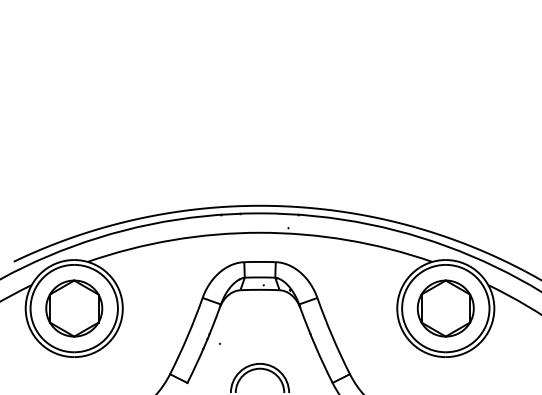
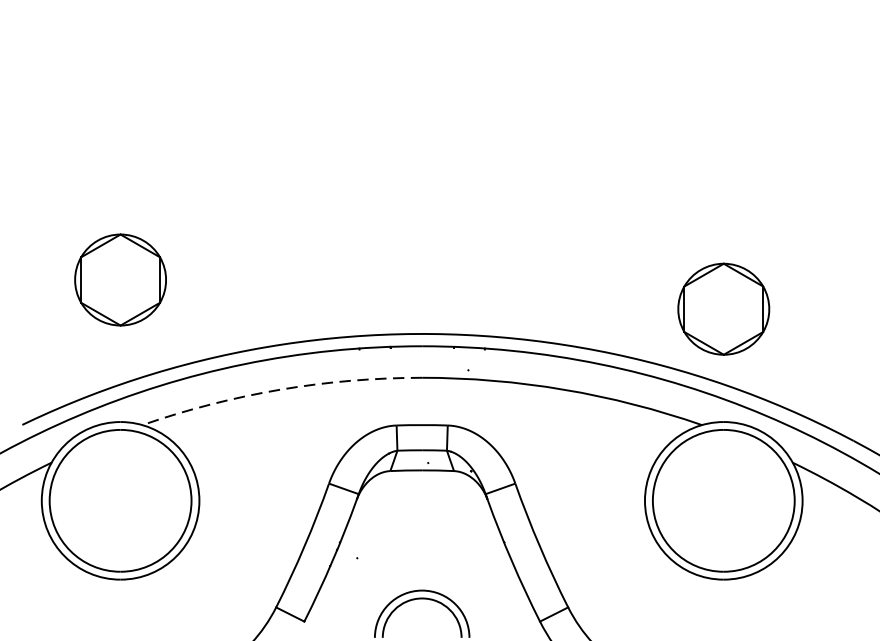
arc: (172, 240) -> (280, 390), solid -> dashed
part: (74, 308) -> (120, 279), moved
part: (445, 308) -> (723, 309), moved

